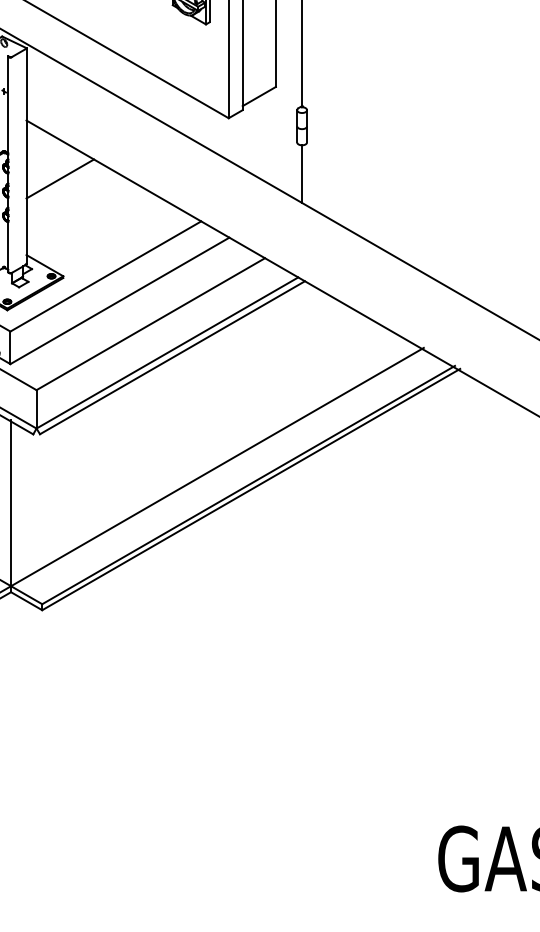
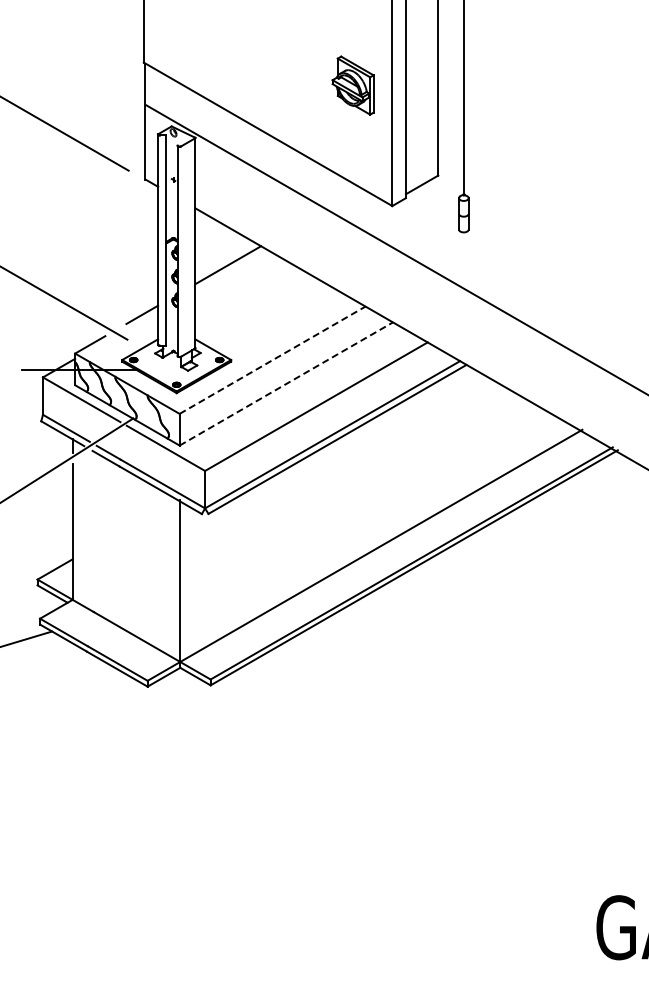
line: (301, 174) -> (463, 260), removed
line: (106, 275) -> (273, 359), solid -> dashed
line: (120, 300) -> (286, 383), solid -> dashed

